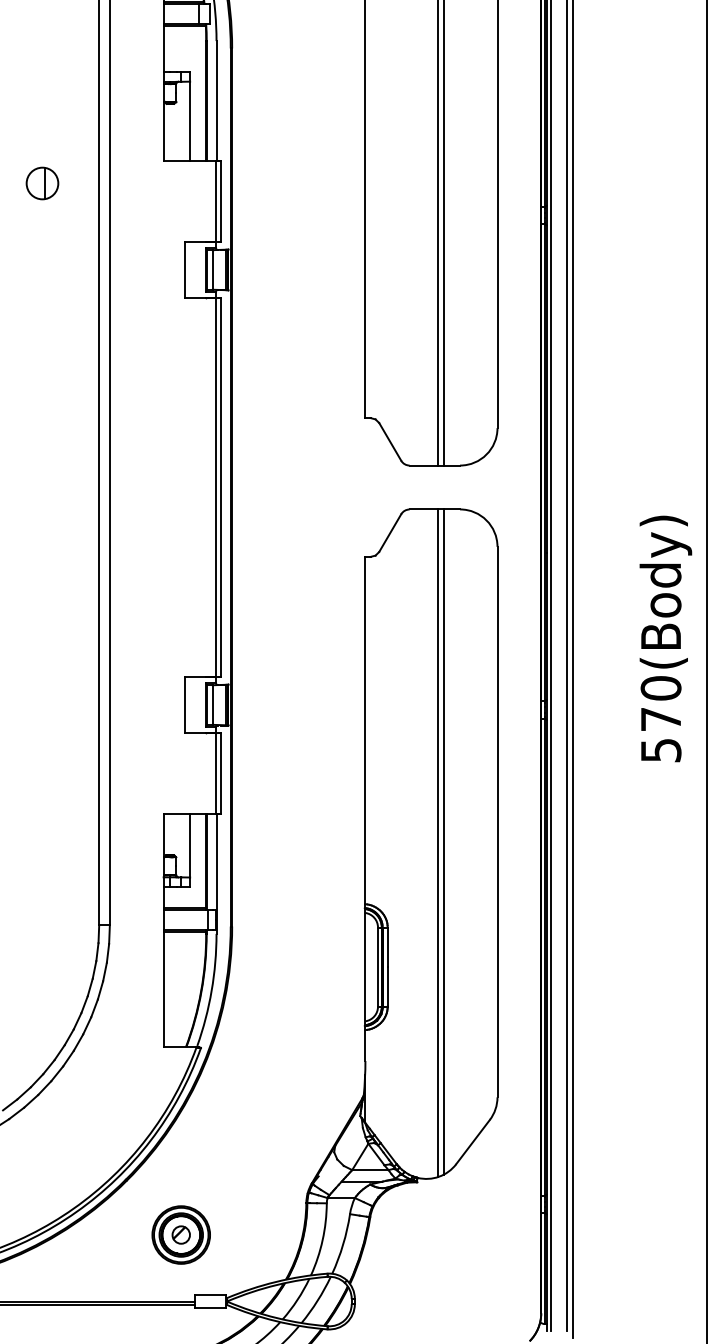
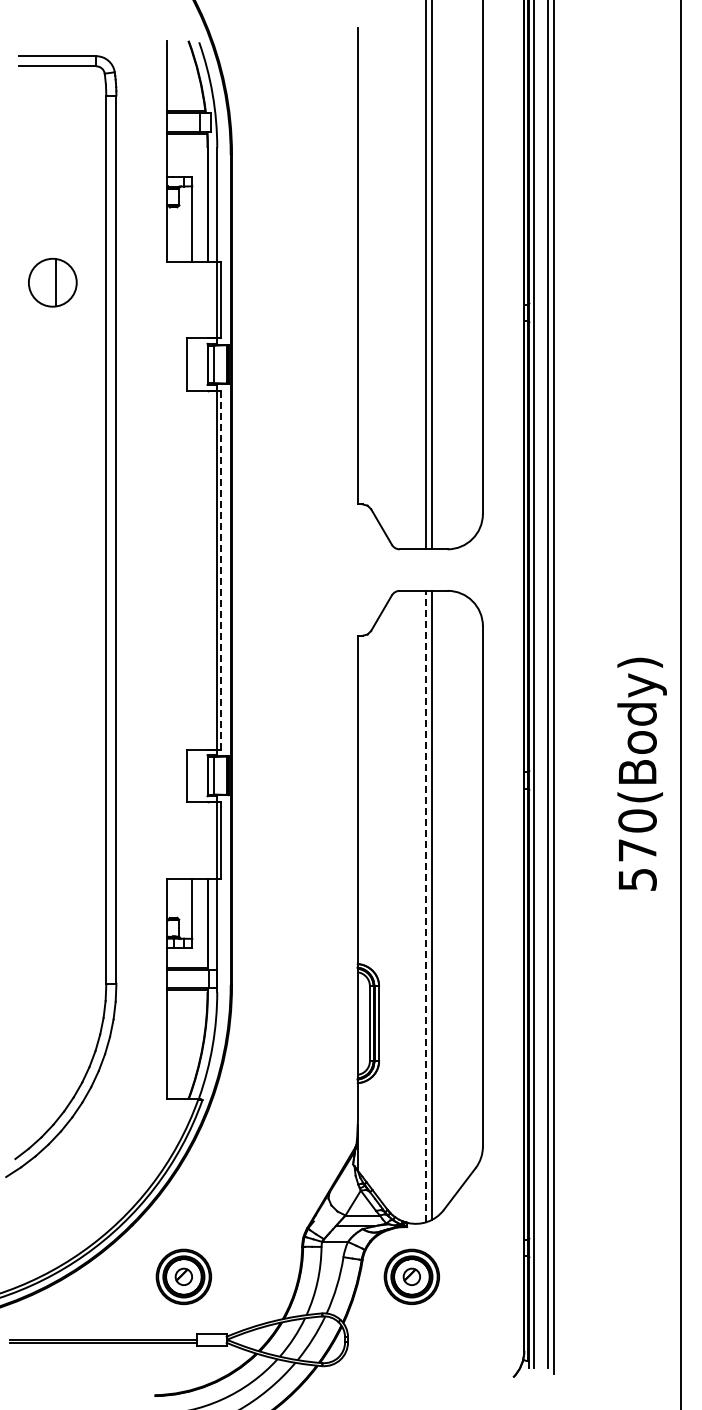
part: (42, 183) -> (52, 282), size x1.6
line: (221, 487) -> (221, 570), solid -> dashed
text: (665, 638) -> (641, 773), moved
line: (437, 843) -> (426, 906), solid -> dashed
part: (421, 1234) -> (411, 1276), added

